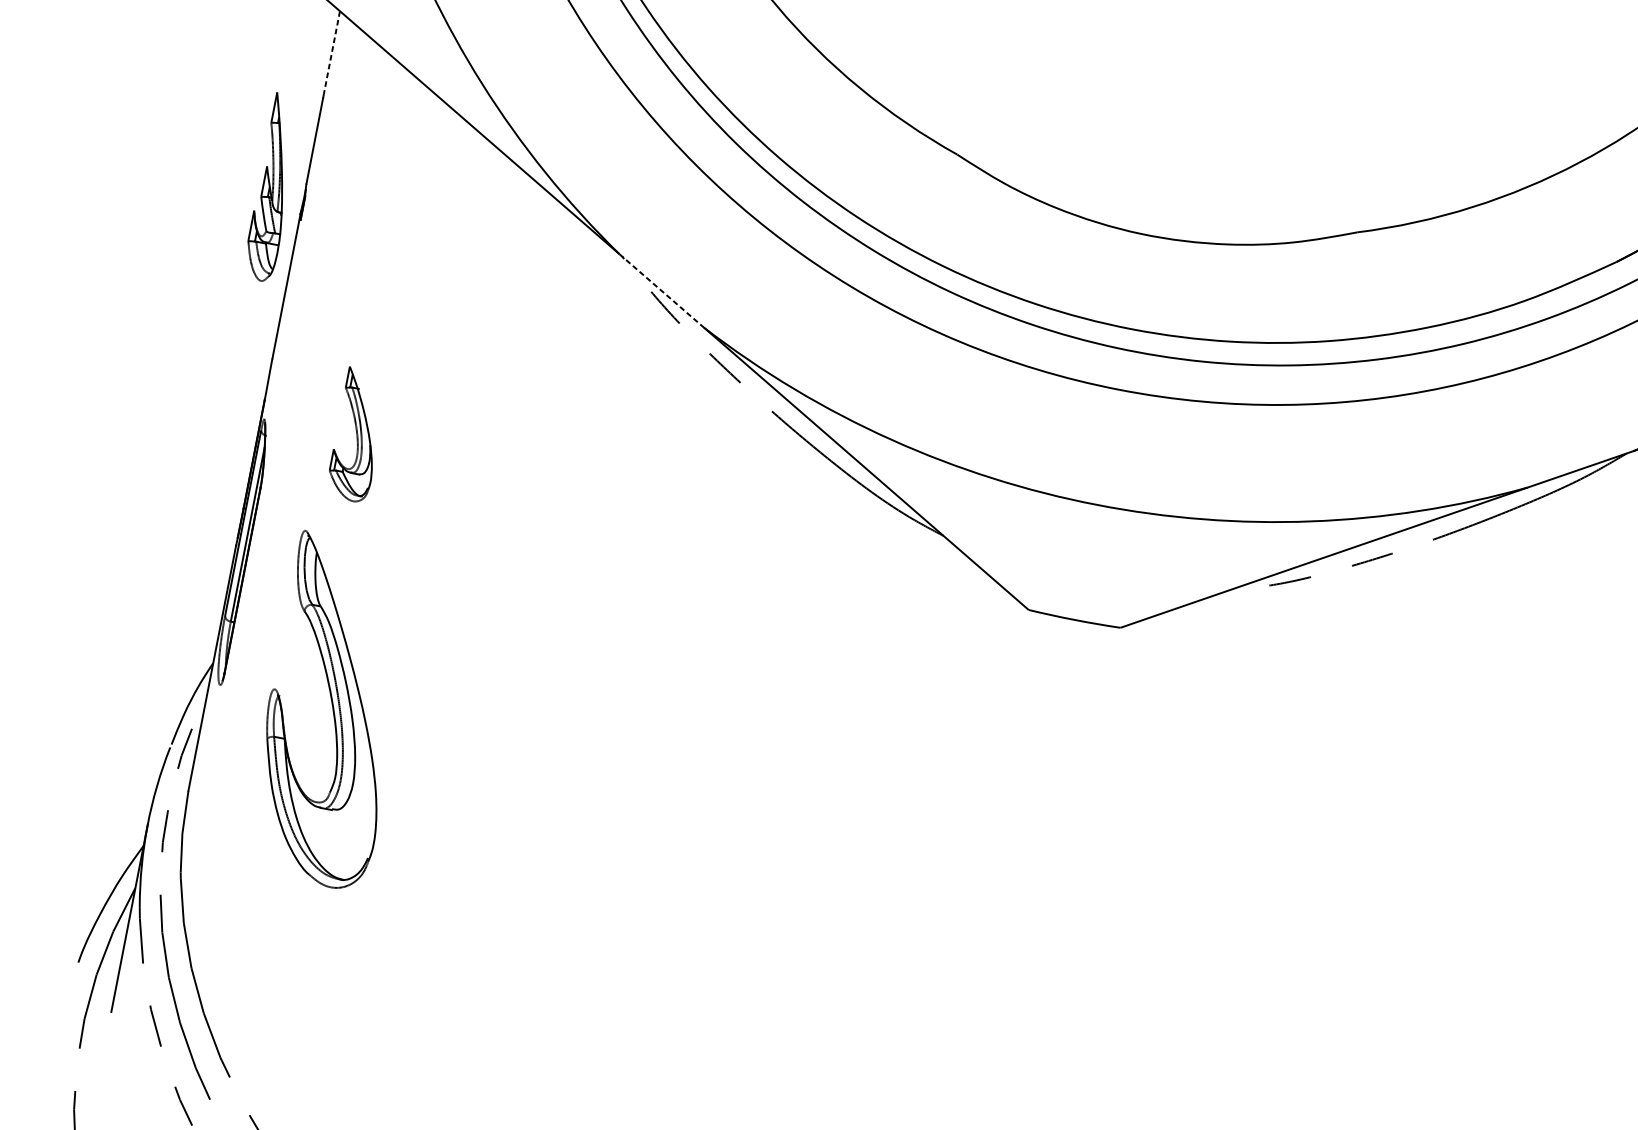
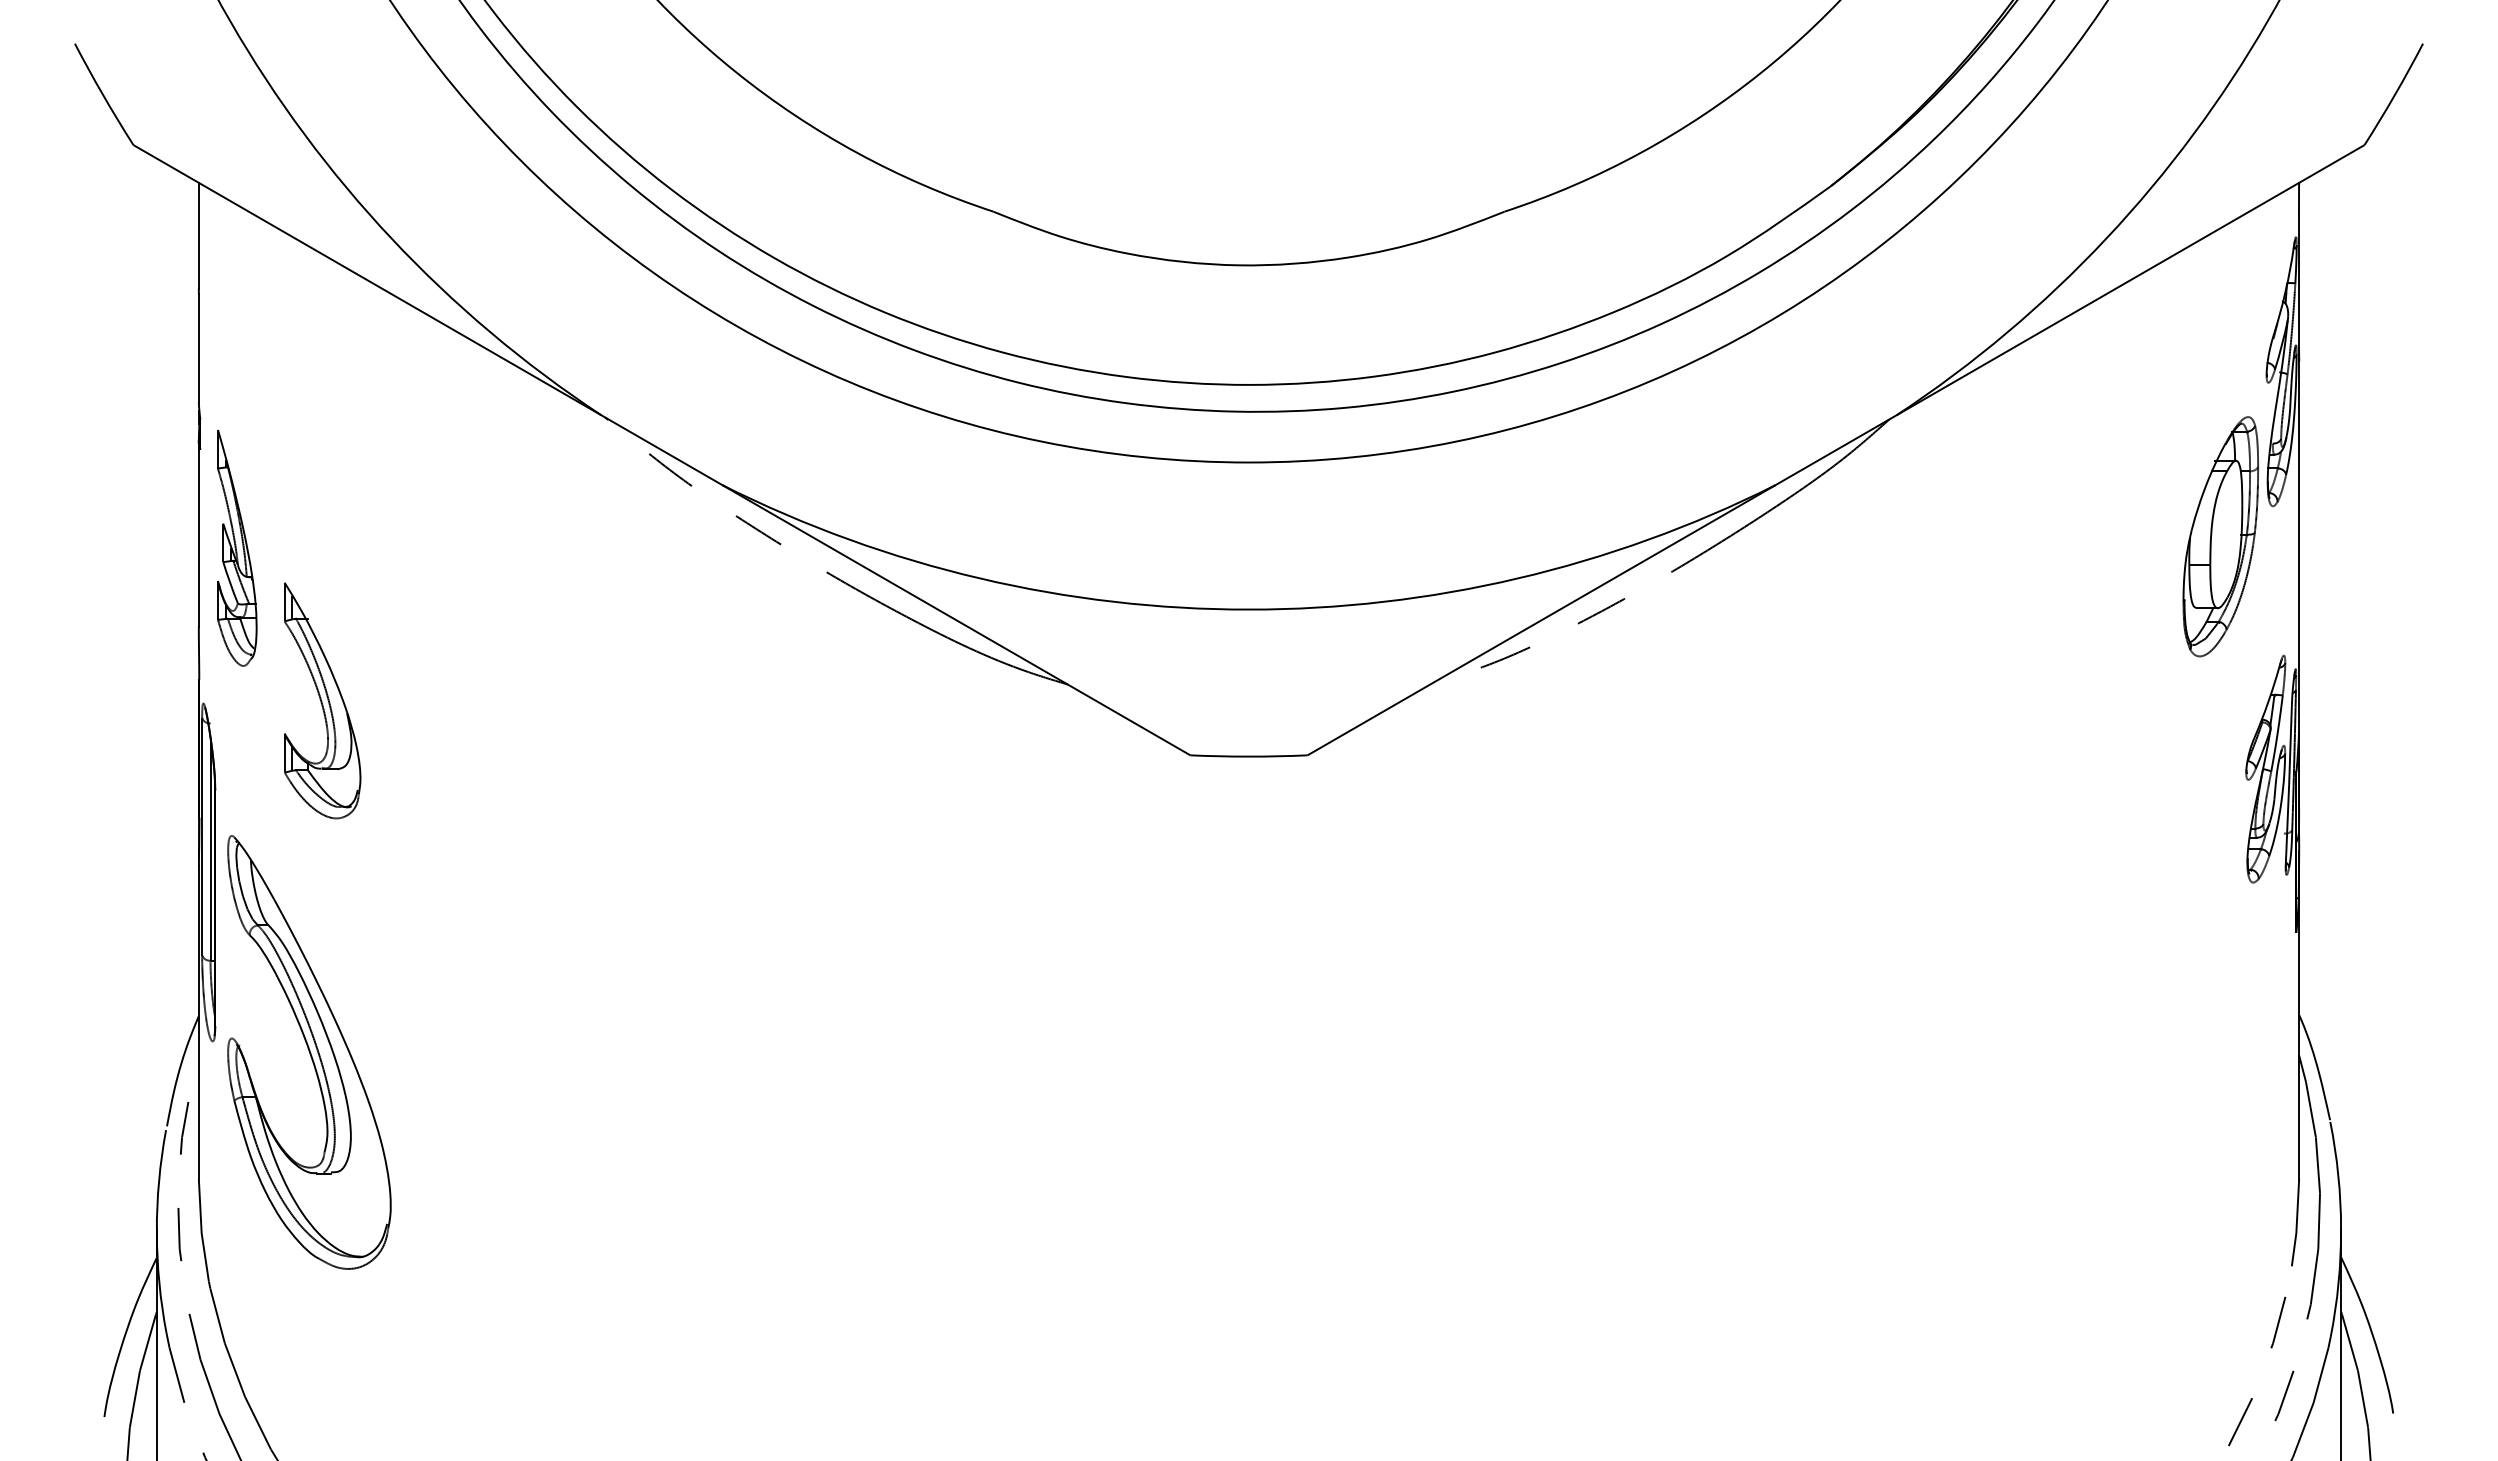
line: (331, 52) -> (198, 235), dashed -> solid
part: (274, 187) -> (237, 547), moved
line: (662, 291) -> (662, 450), dashed -> solid
part: (358, 435) -> (322, 700), size x1.43
part: (333, 712) -> (309, 1052), moved

